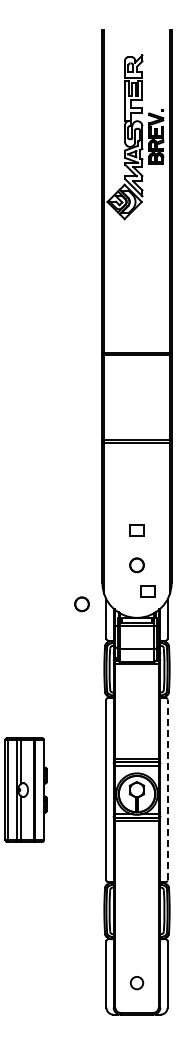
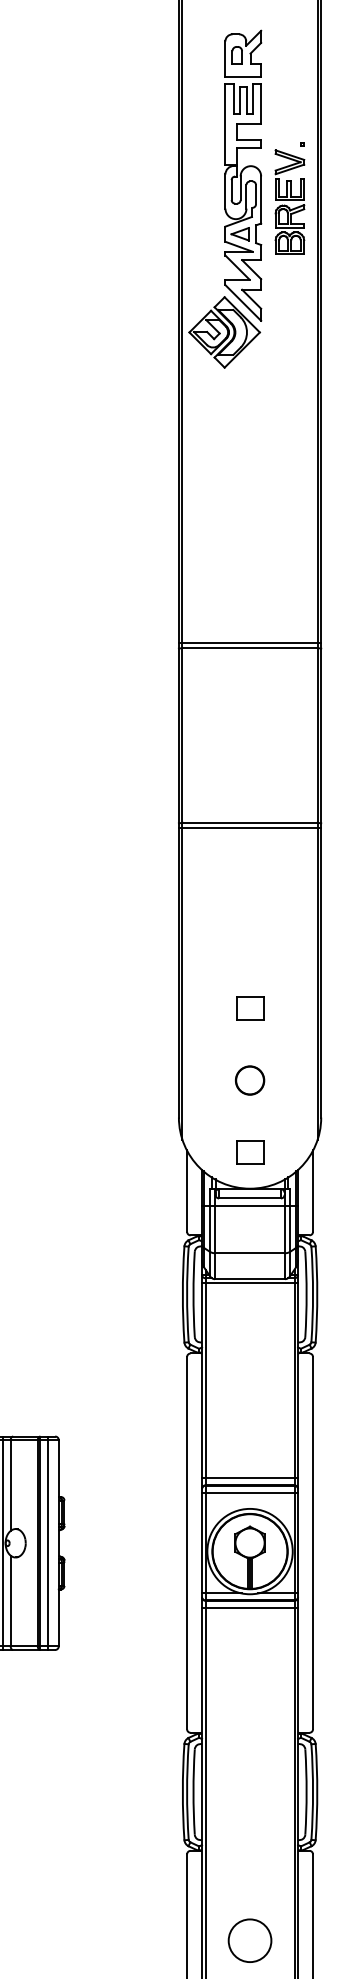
part: (147, 591) -> (248, 1152), moved
part: (81, 604) -> (135, 1161), removed
line: (38, 789) -> (47, 1542), added
line: (167, 789) -> (312, 1542), dashed -> solid
circle: (136, 982) -> (248, 1939), size x1.67

